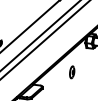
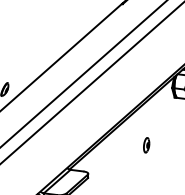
part: (72, 71) -> (147, 143), size x0.62

